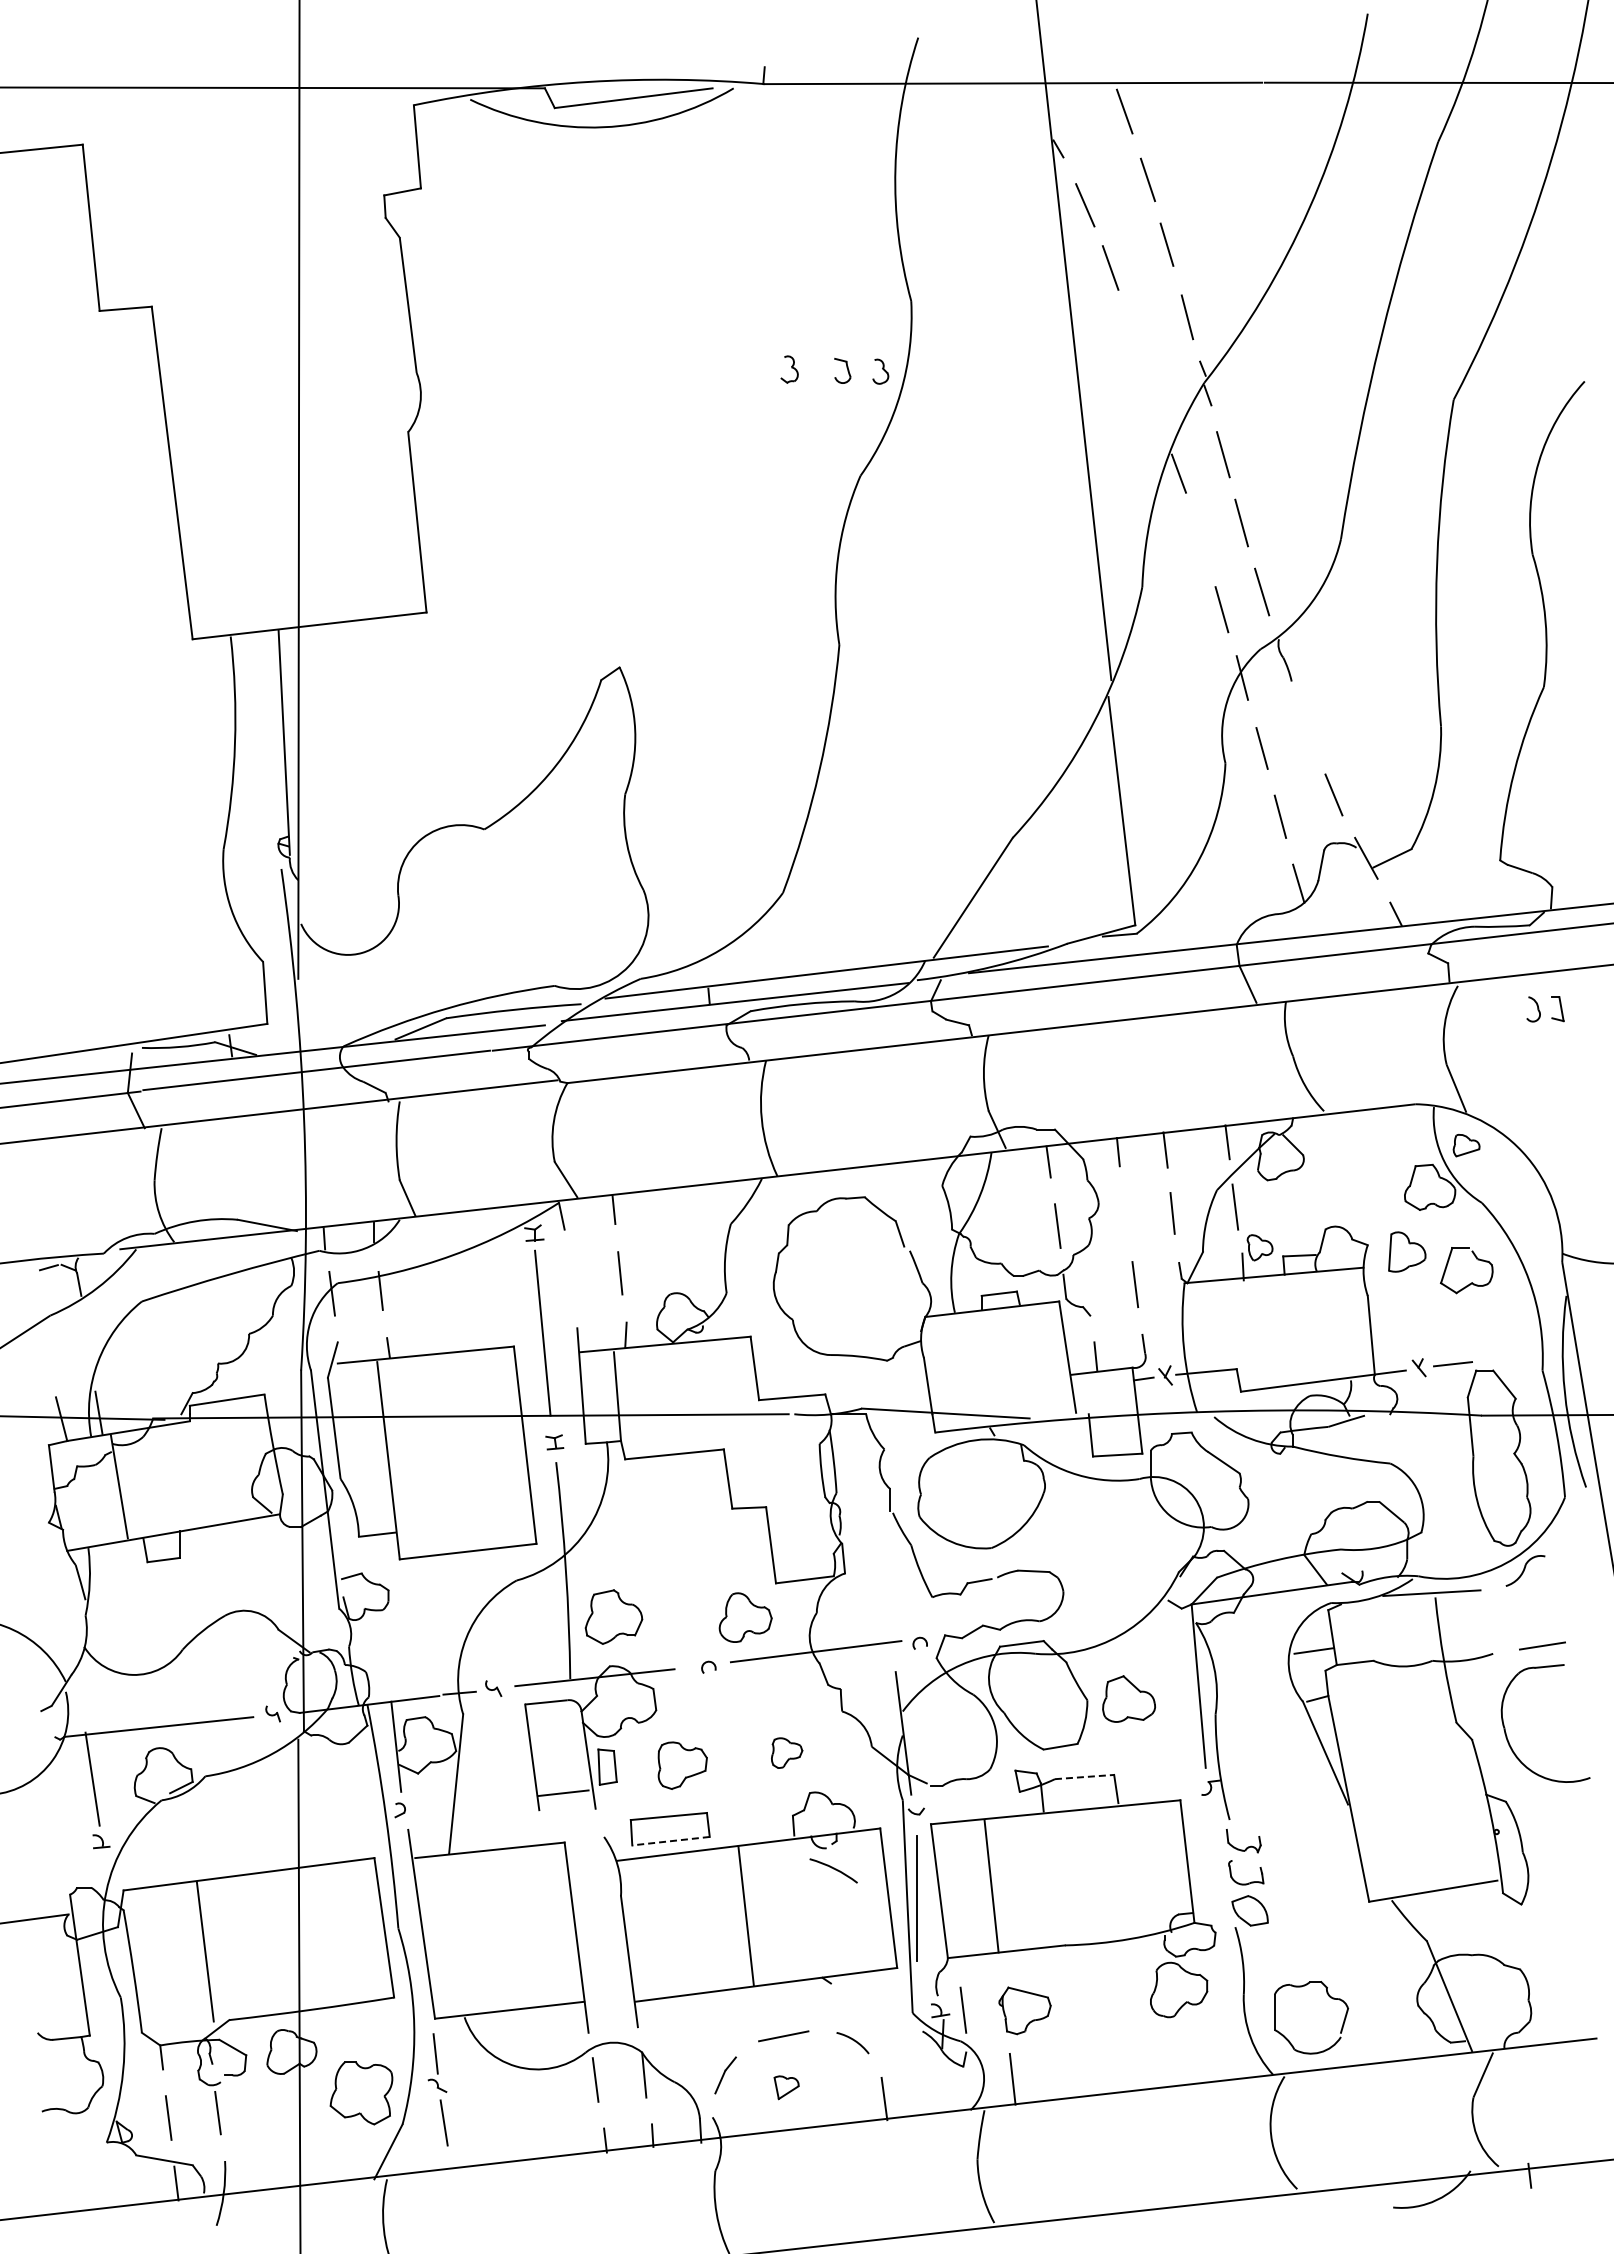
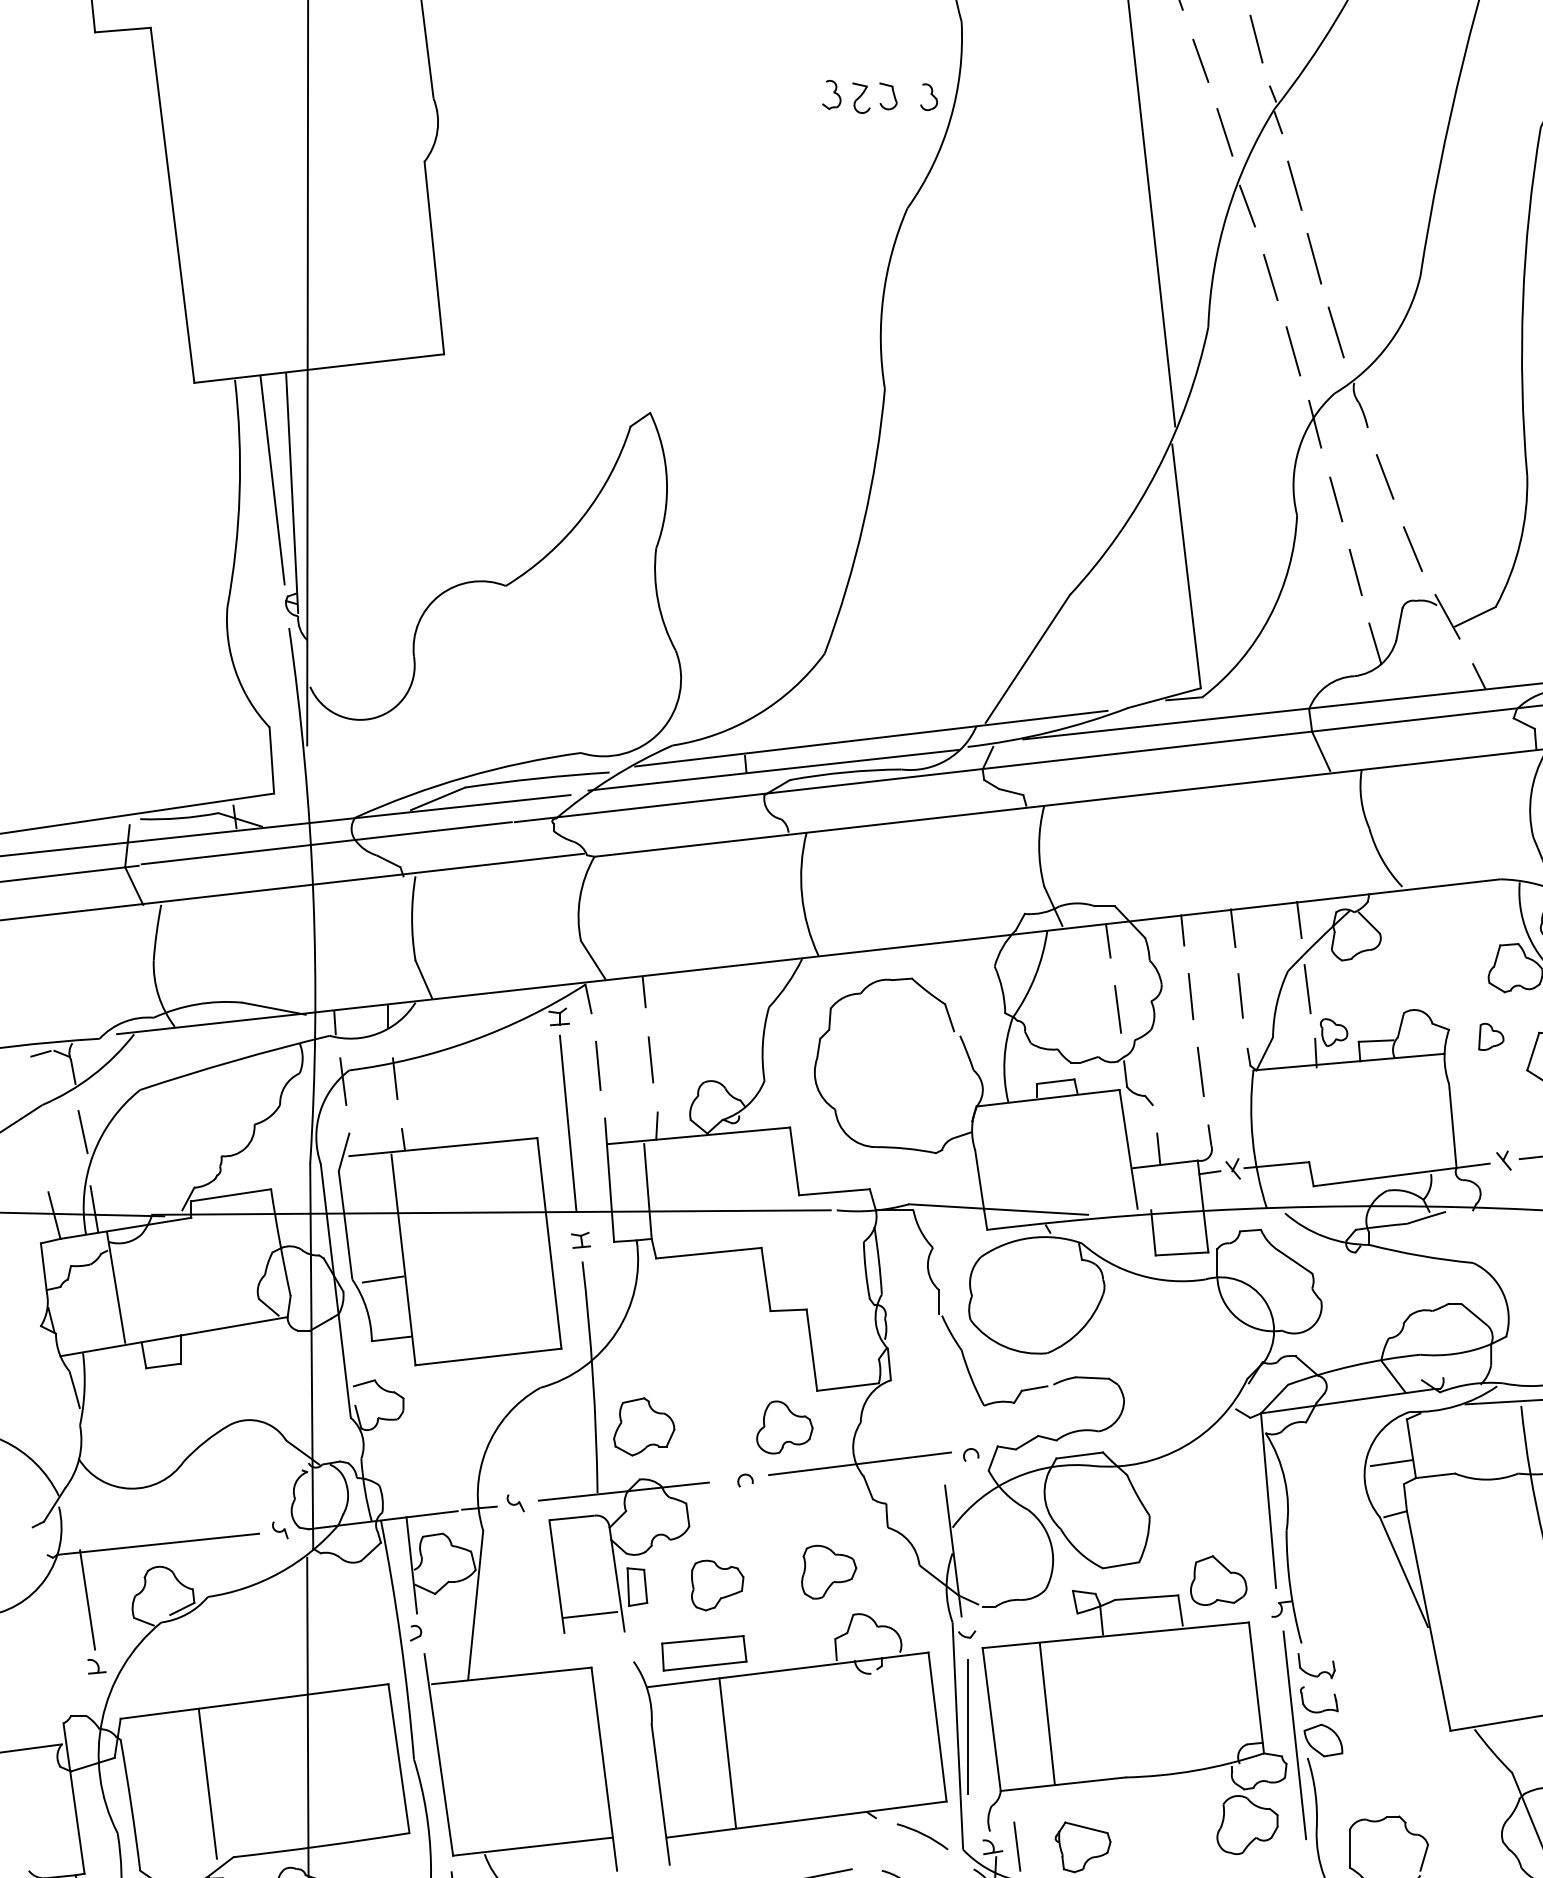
line: (1135, 337) -> (1201, 60), added
part: (816, 372) -> (860, 98), added
line: (1157, 404) -> (1224, 132), added
line: (1200, 540) -> (1270, 277), added
line: (1307, 726) -> (1384, 476), added
line: (265, 730) -> (272, 480), added
line: (1126, 1214) -> (1191, 997), added
part: (1407, 1251) -> (1491, 1036), size x0.62
line: (570, 1278) -> (597, 1065), added
line: (88, 1340) -> (83, 1131), added
line: (369, 1478) -> (383, 1278), added
part: (1128, 1698) -> (1218, 1580), moved
part: (786, 1752) -> (828, 1571), size x1.67
line: (1084, 1777) -> (1146, 1598), dashed -> solid
line: (671, 1841) -> (705, 1666), dashed -> solid
arc: (833, 1869) -> (922, 1835), moved
line: (1222, 1905) -> (1293, 1734), added
line: (745, 1915) -> (726, 1751), moved

